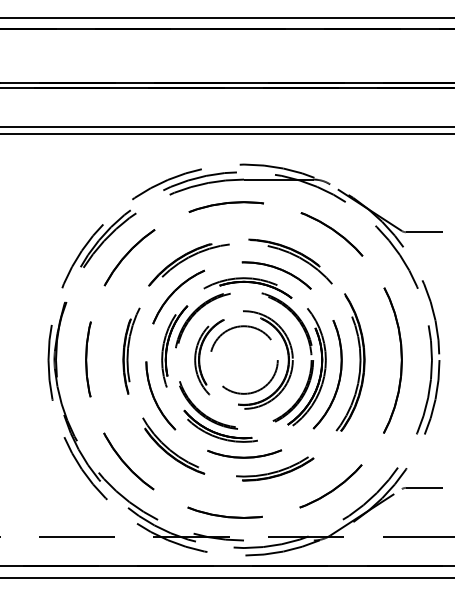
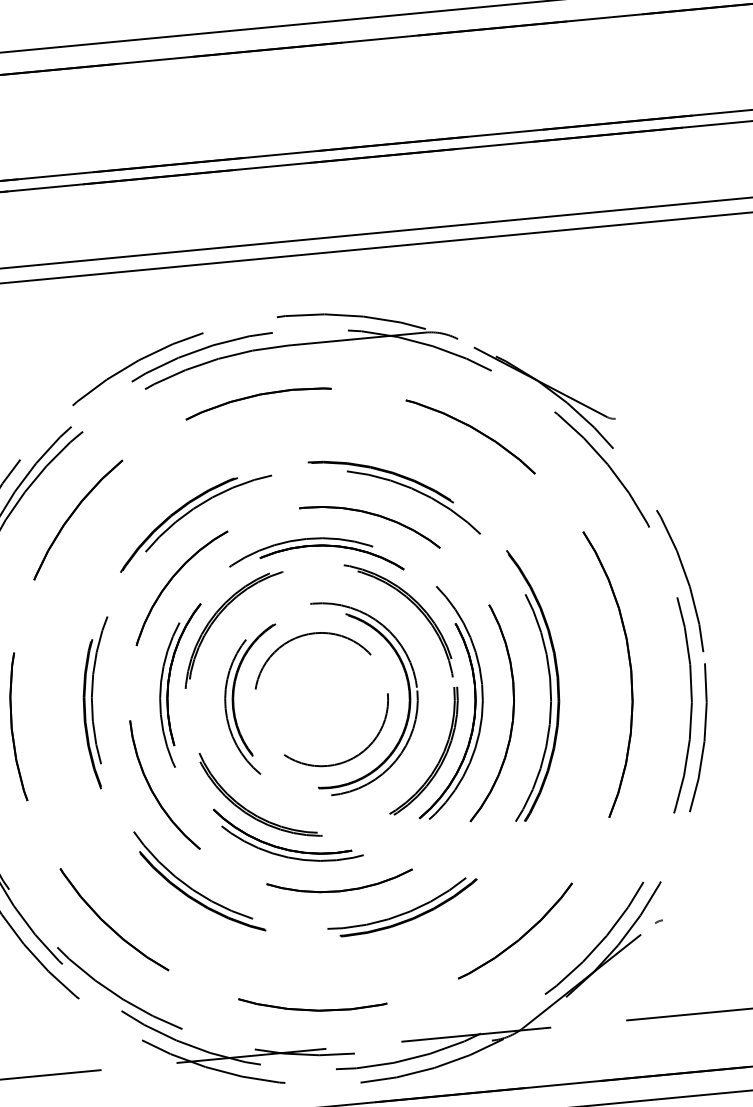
line: (424, 232) -> (651, 415), removed
line: (424, 487) -> (699, 916), removed

